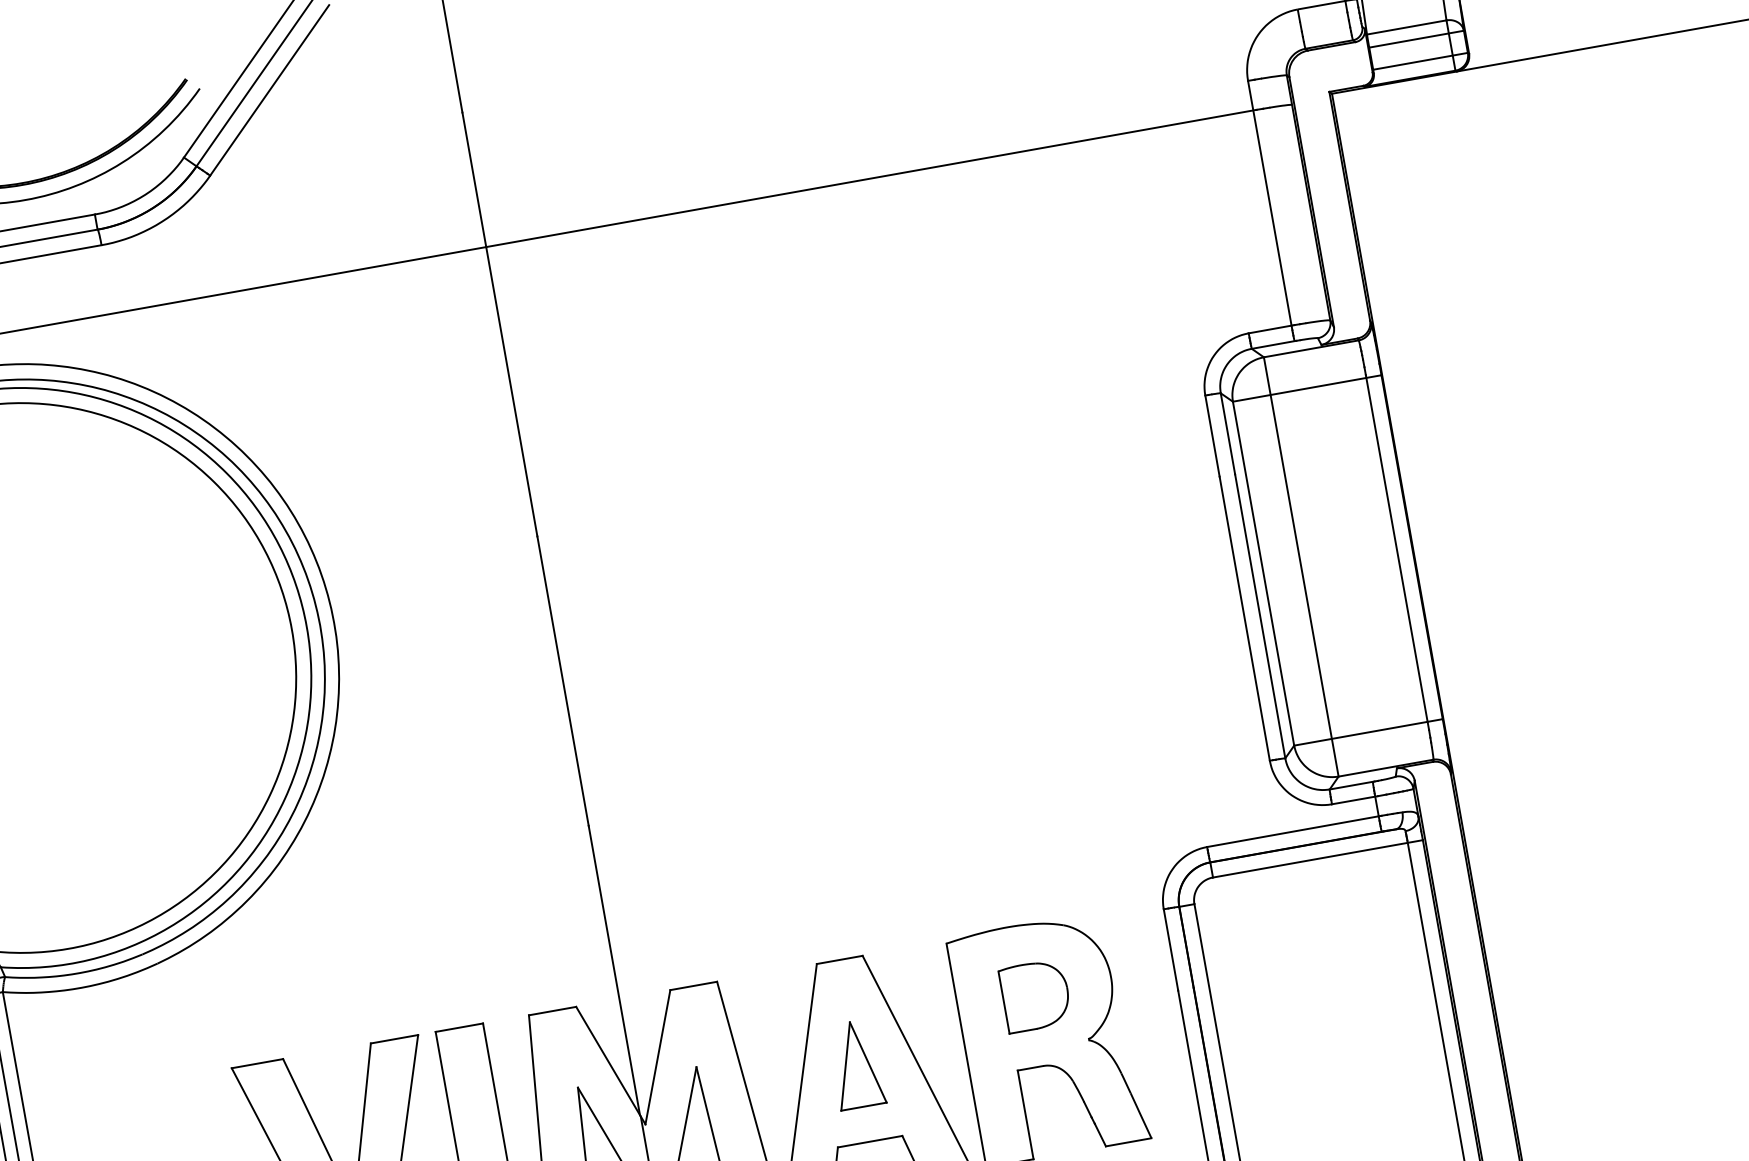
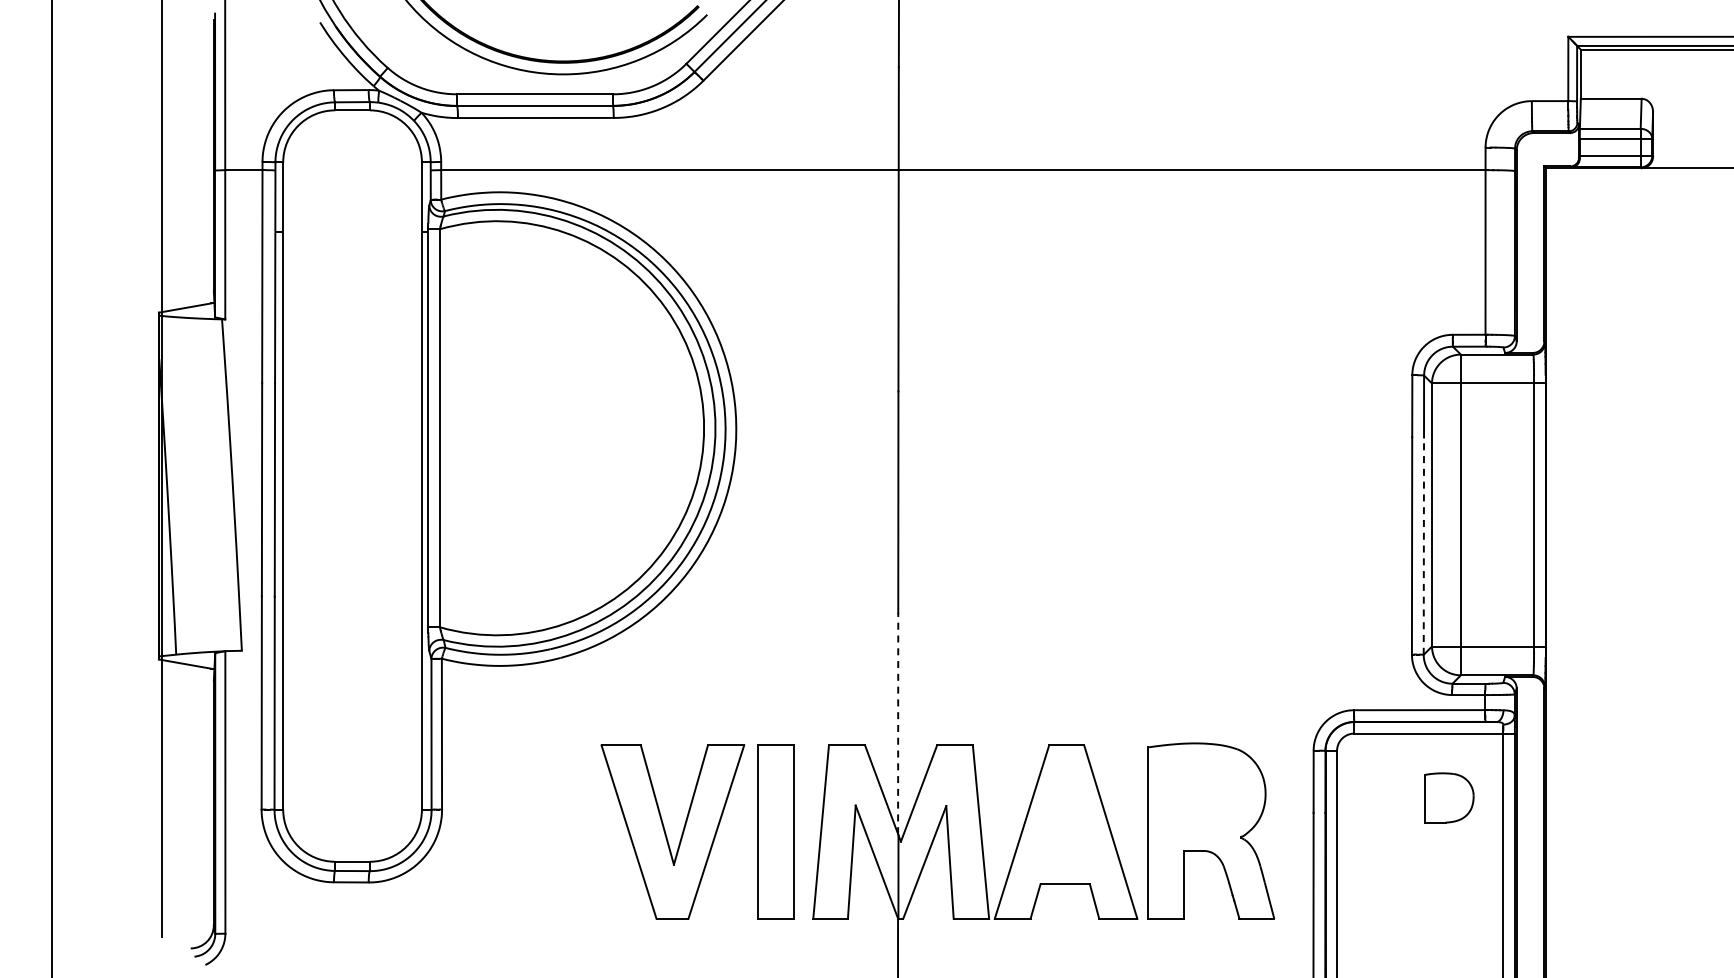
line: (1259, 616) -> (1423, 546), solid -> dashed
line: (614, 970) -> (898, 723), solid -> dashed
part: (1035, 995) -> (1449, 797), moved
part: (856, 1064) -> (1065, 825), removed

